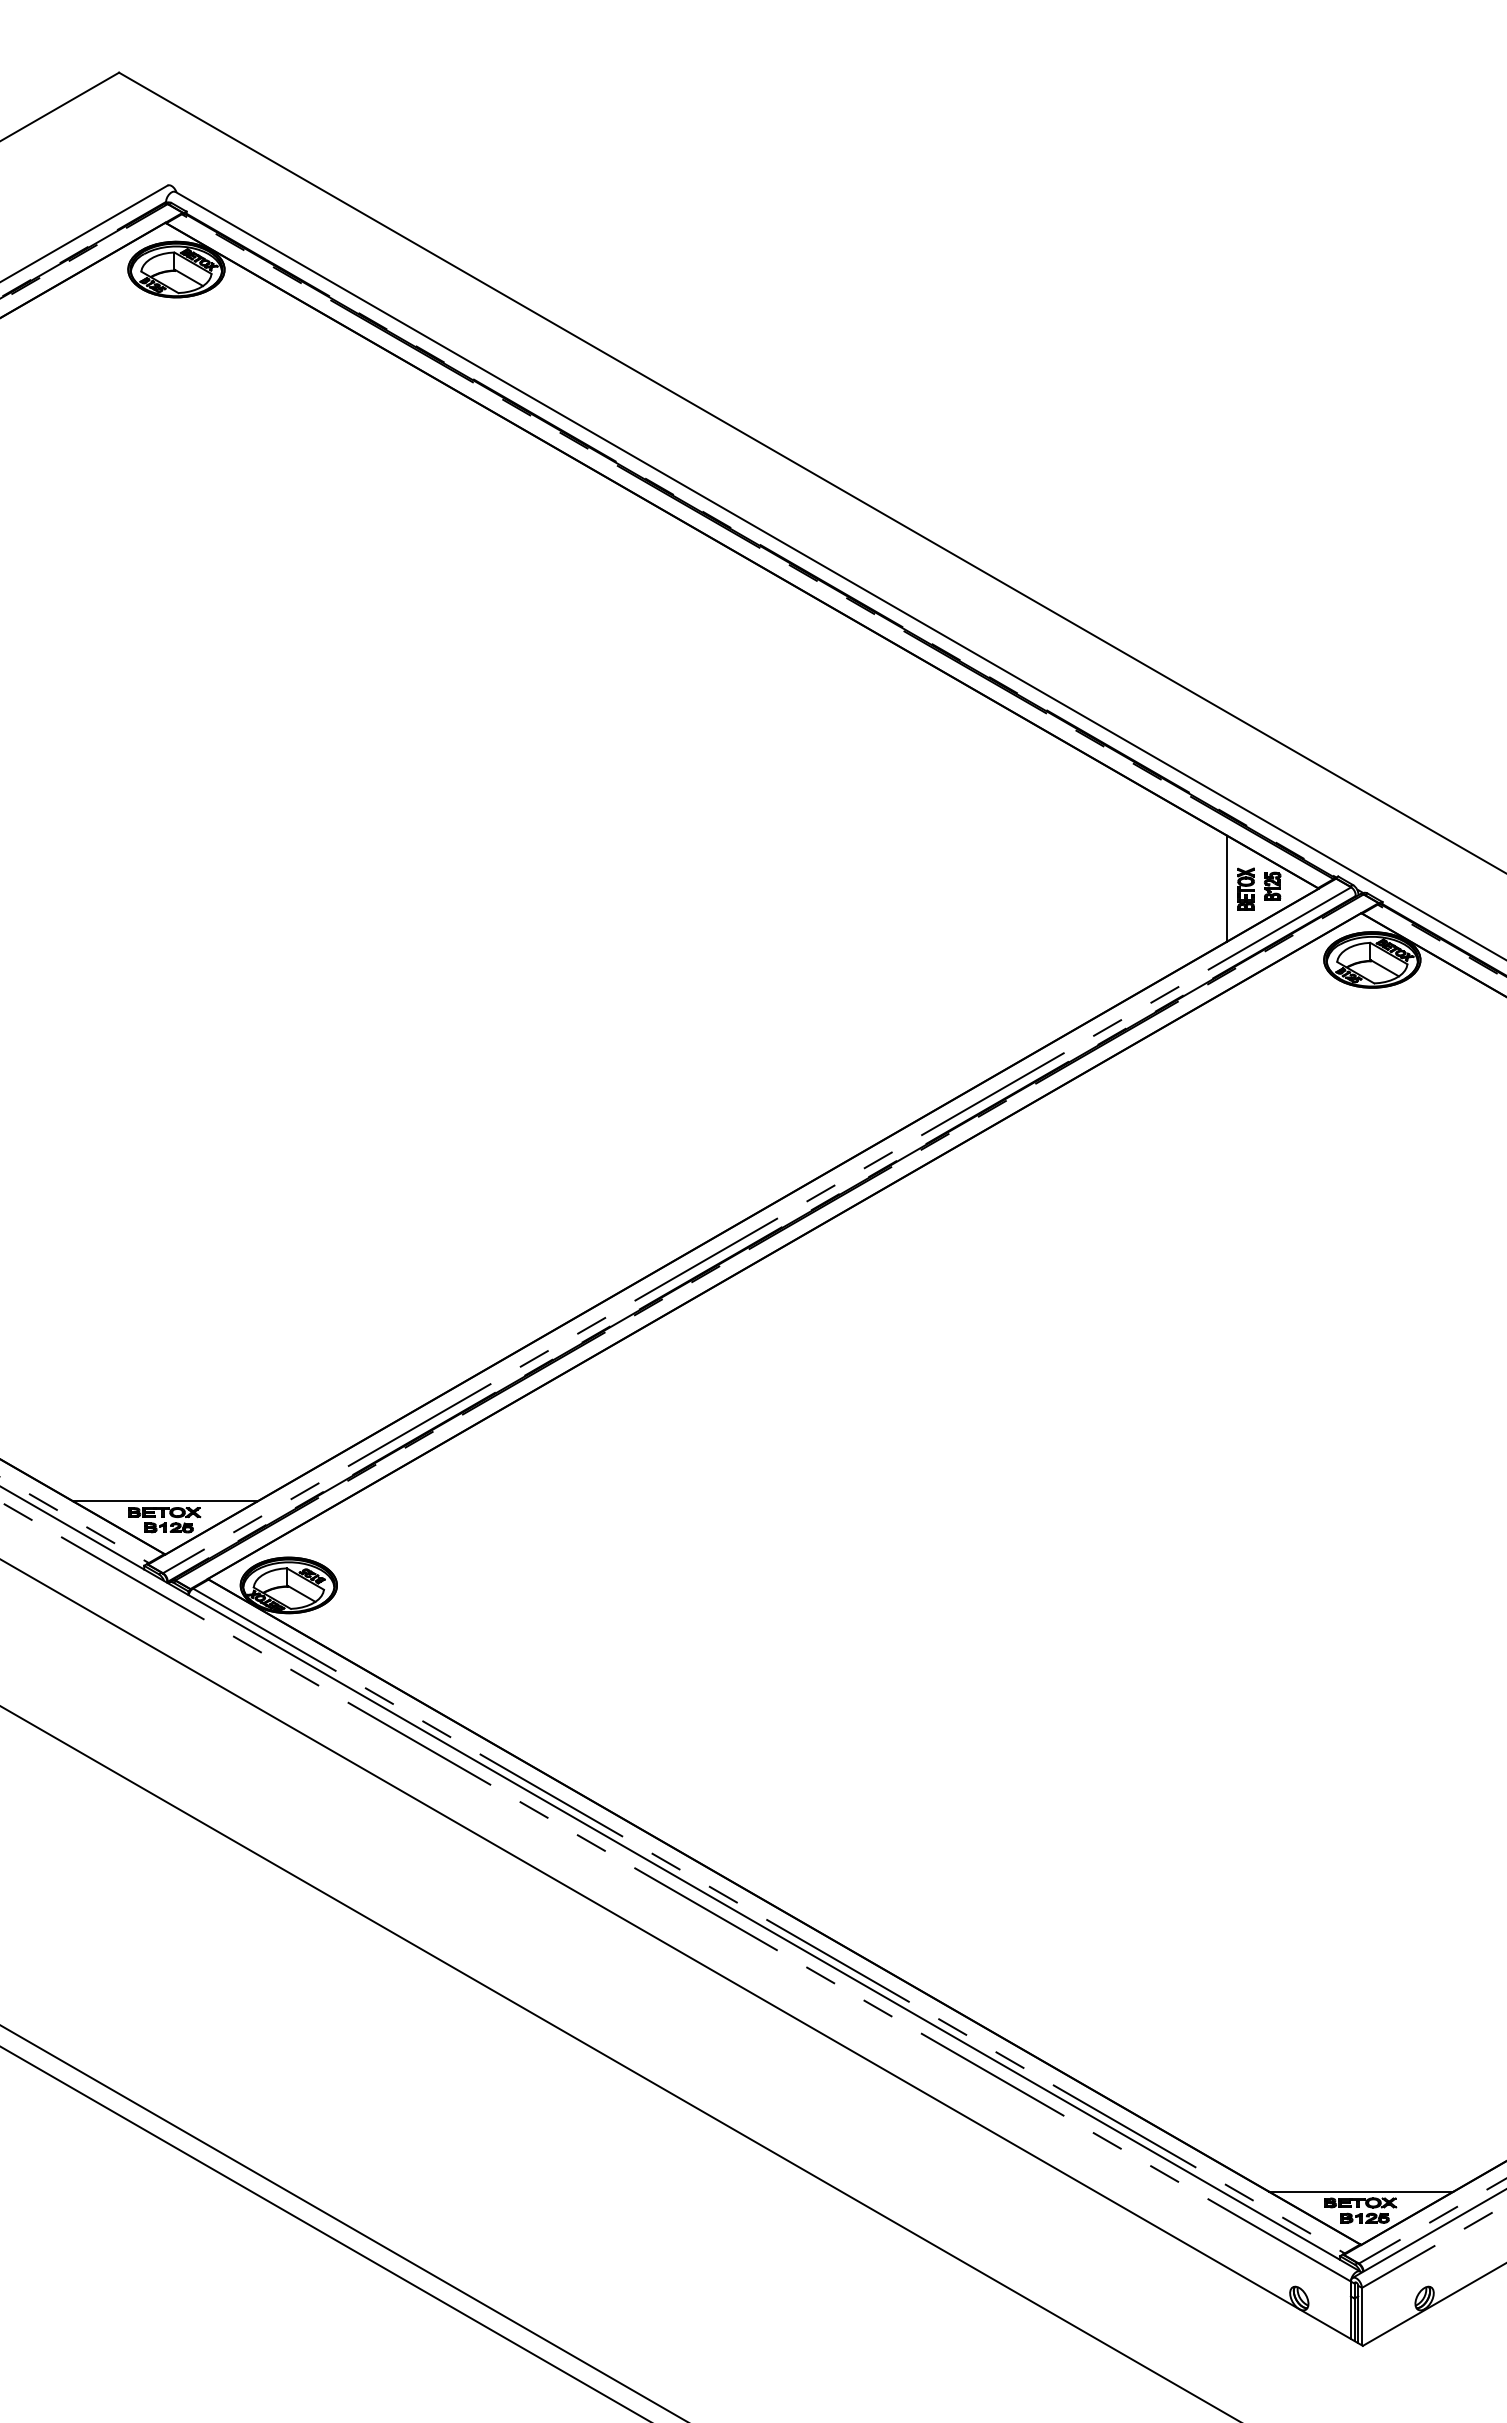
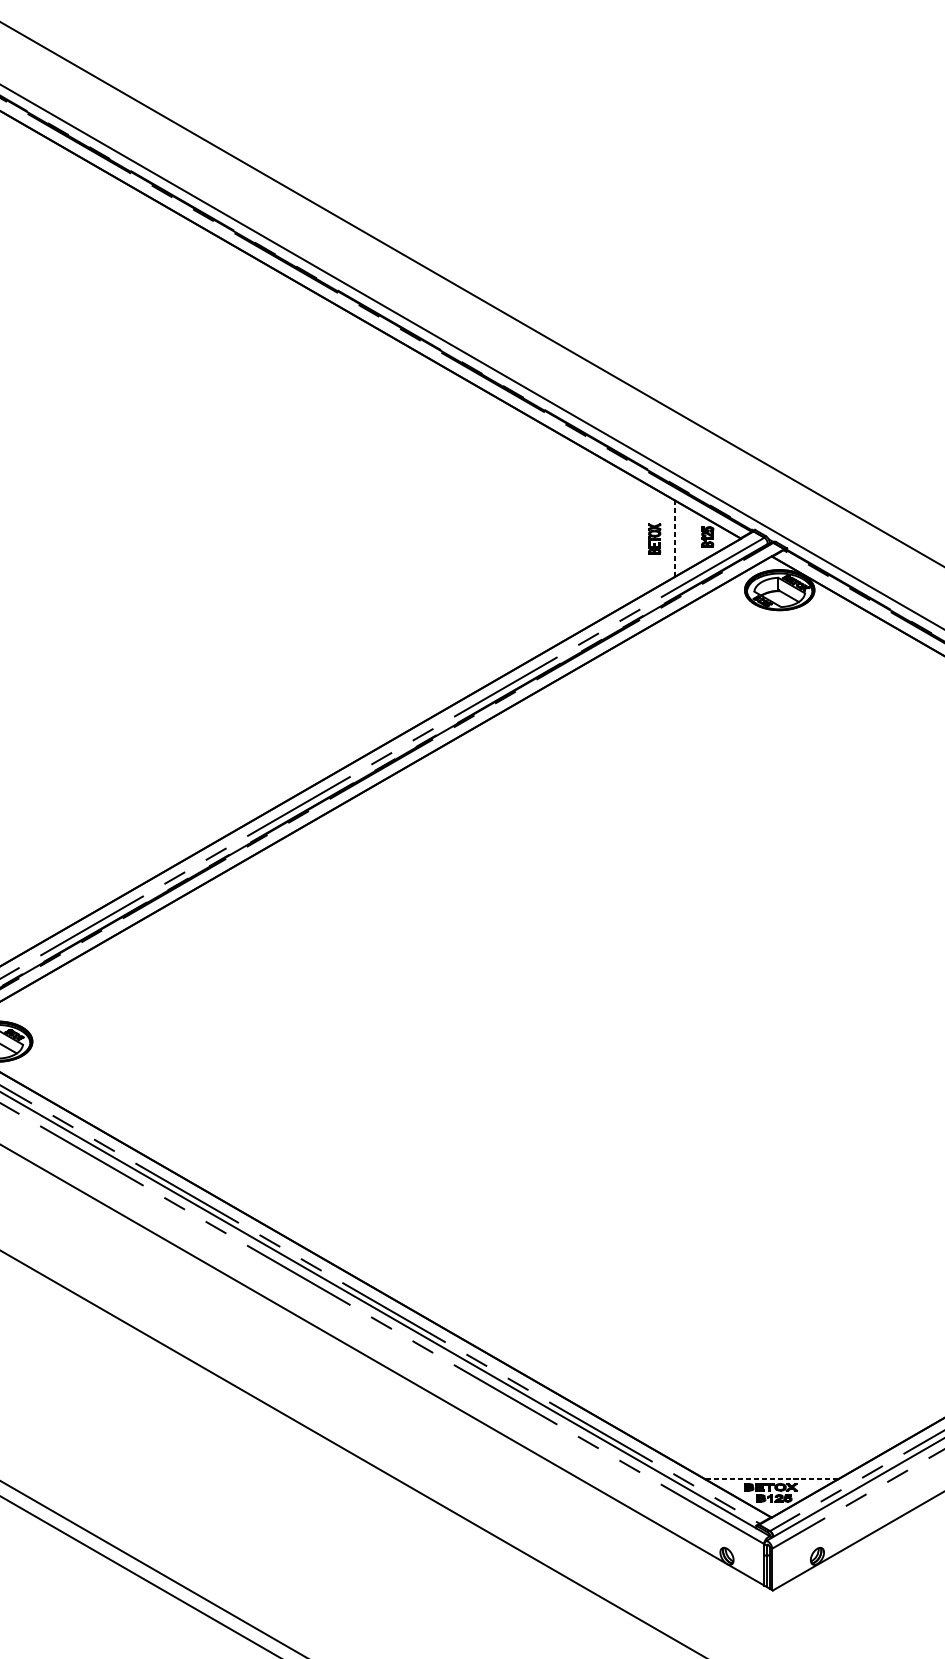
part: (1245, 888) -> (654, 538), moved
line: (1226, 889) -> (674, 539), solid -> dashed
line: (1360, 2191) -> (771, 1479), solid -> dashed

